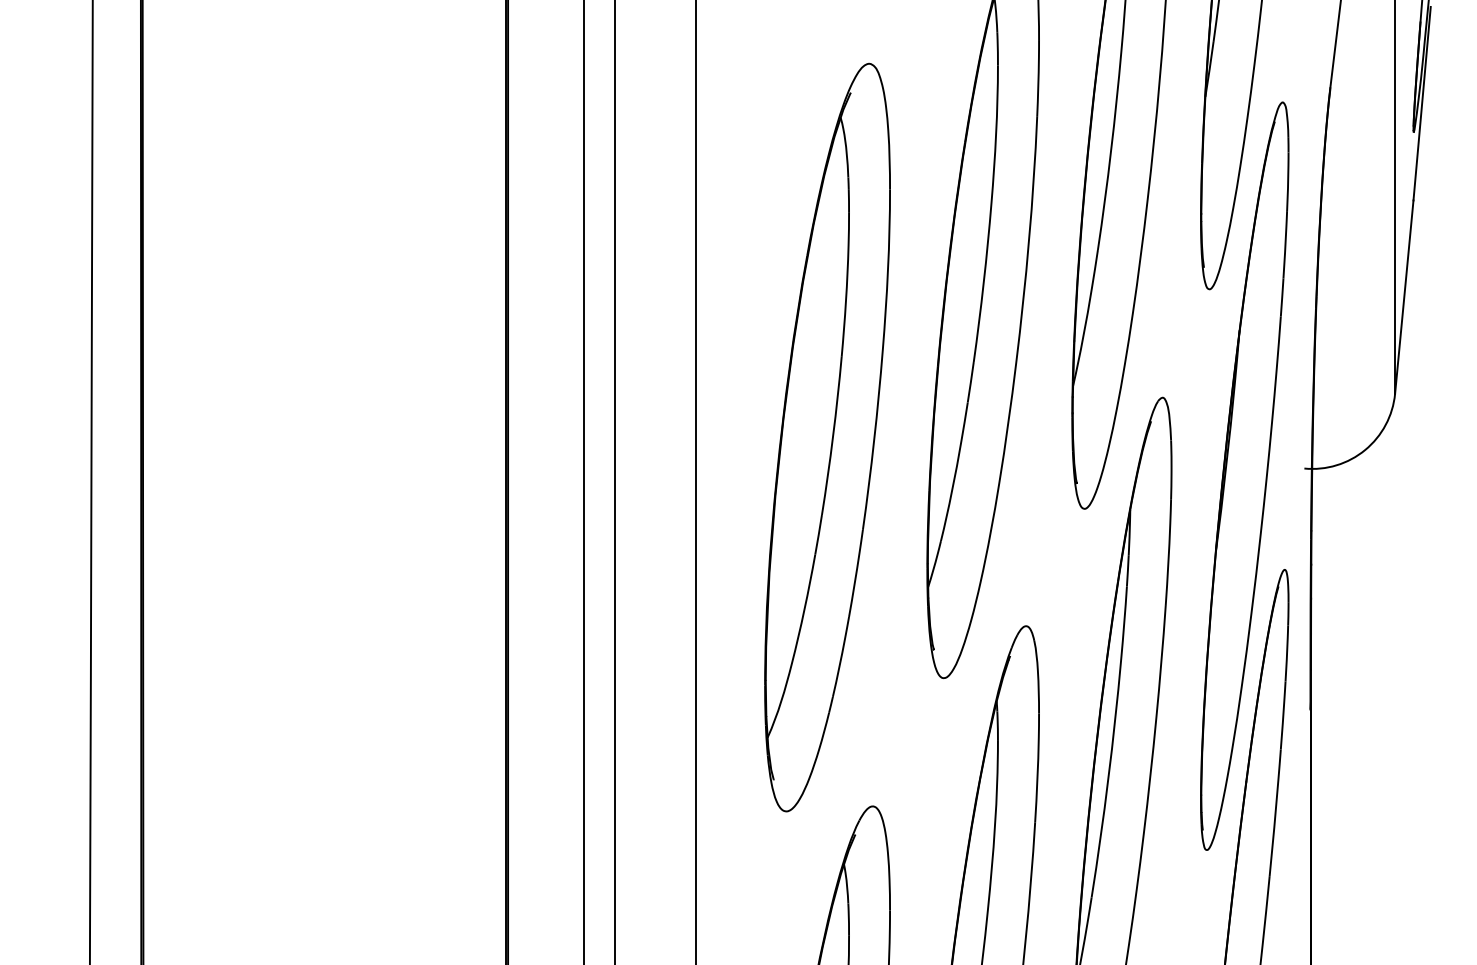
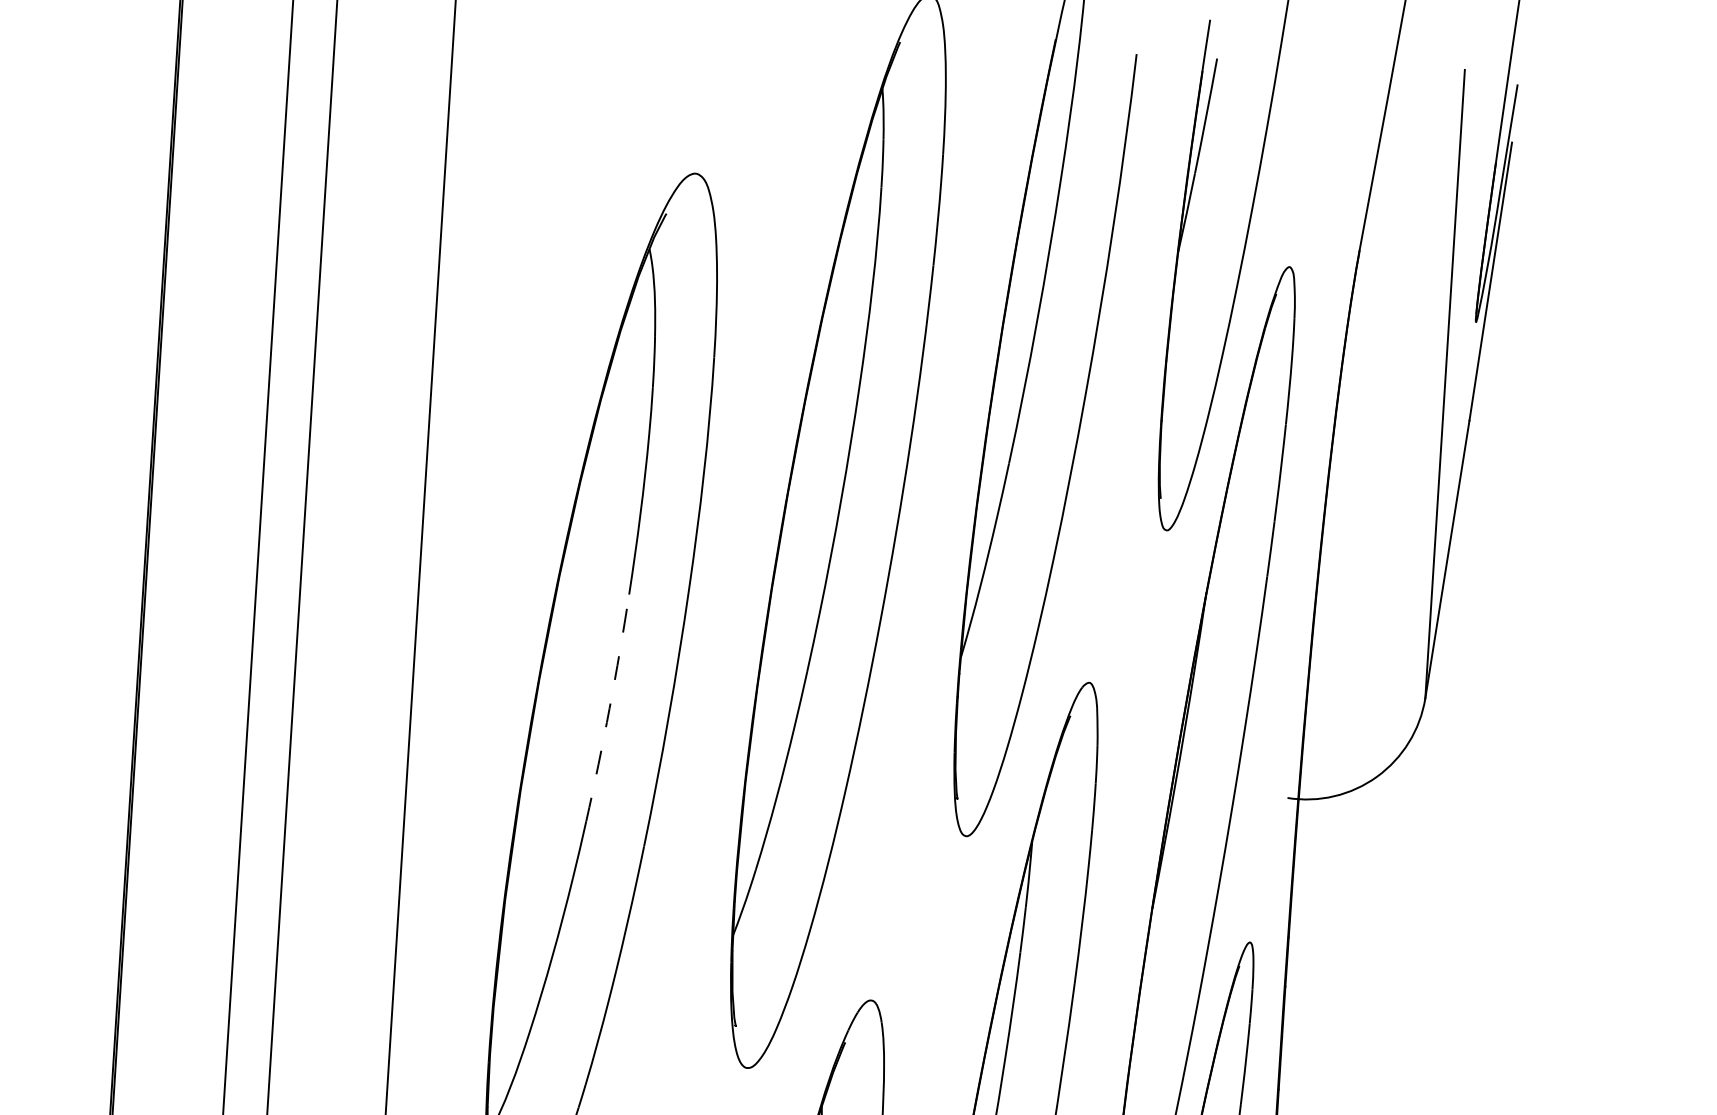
arc: (833, 436) -> (610, 708), solid -> dashed

